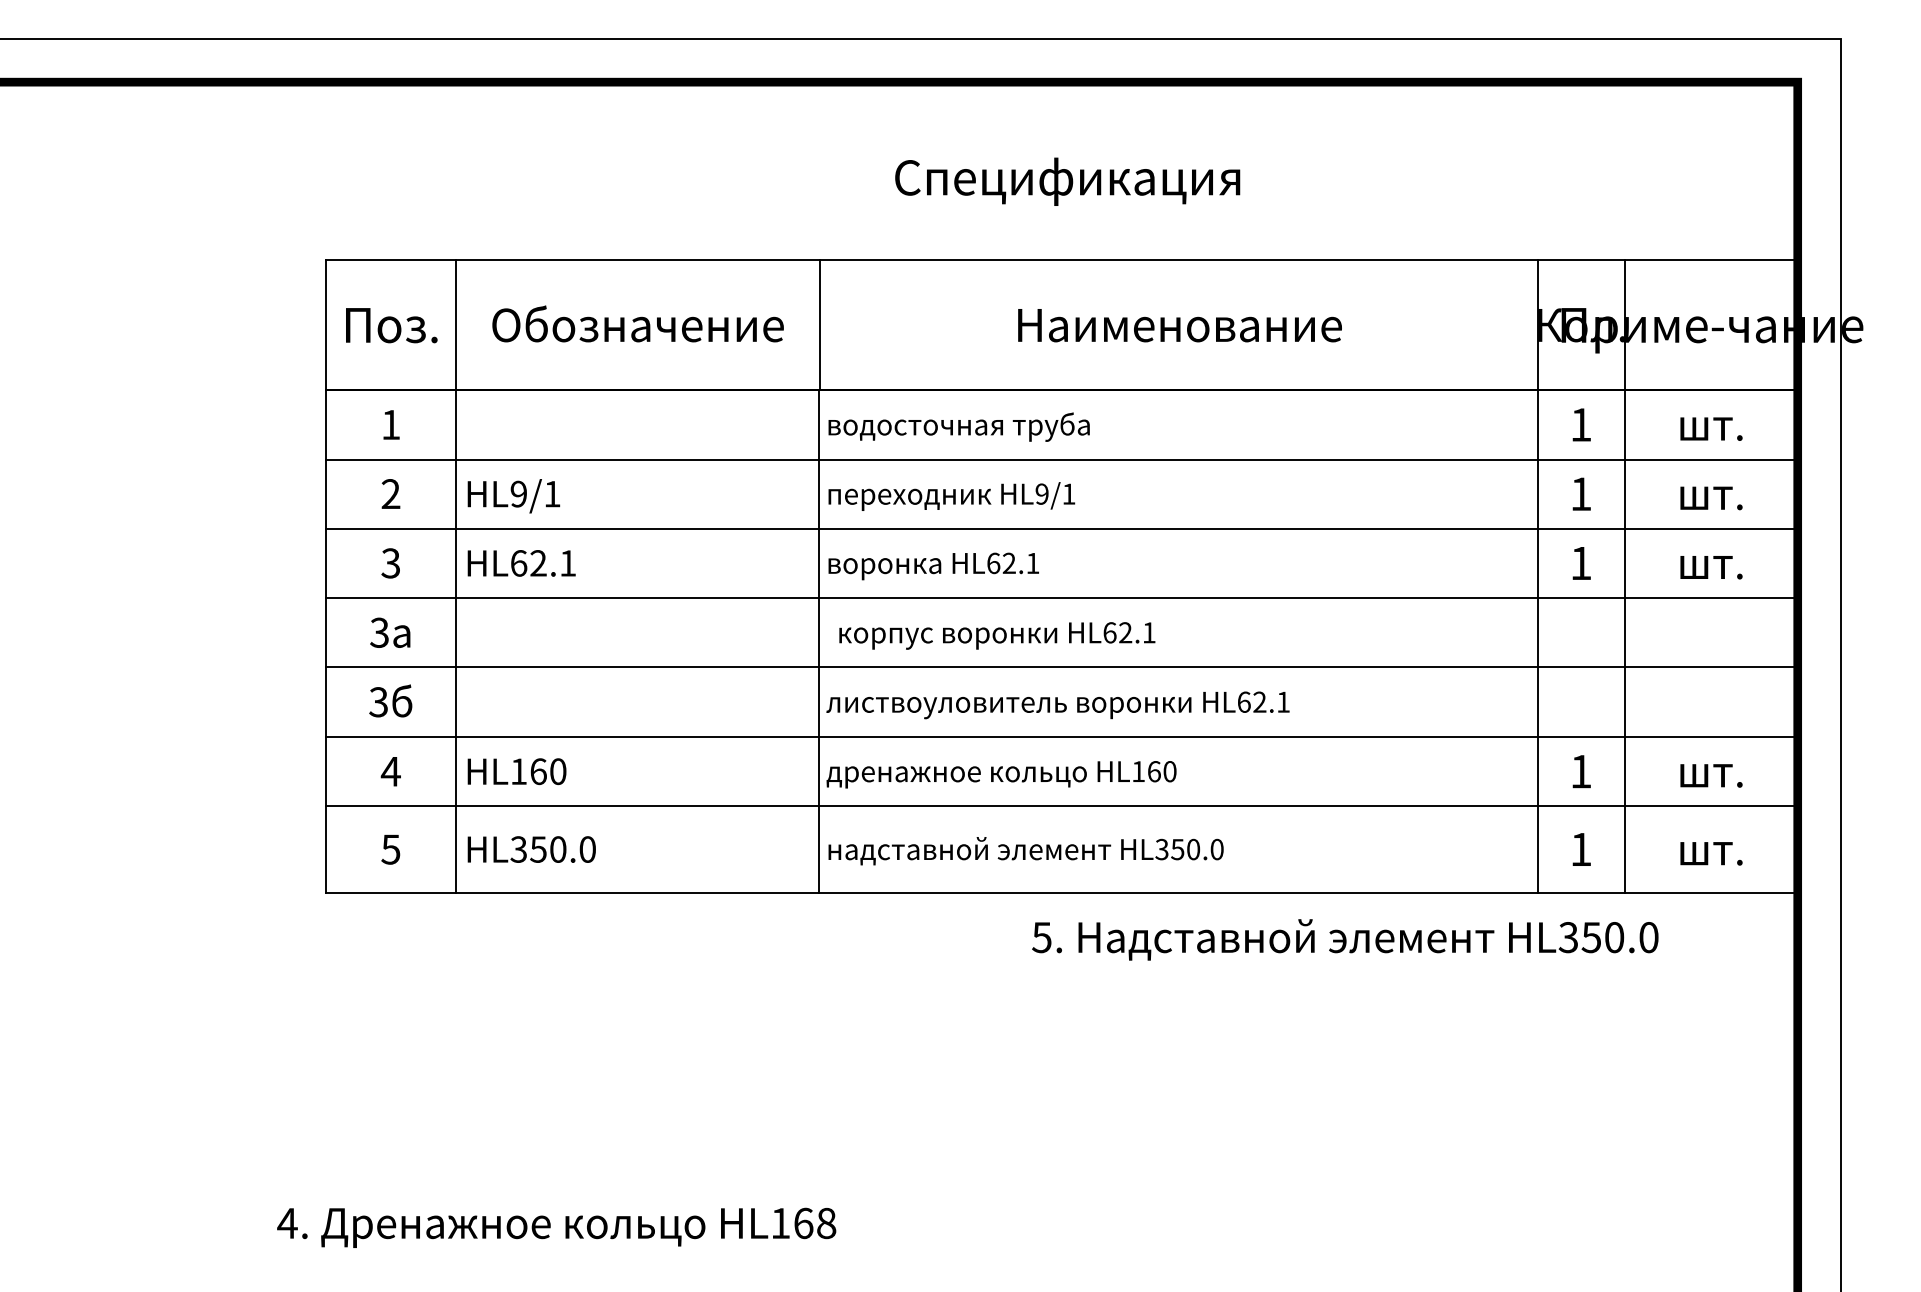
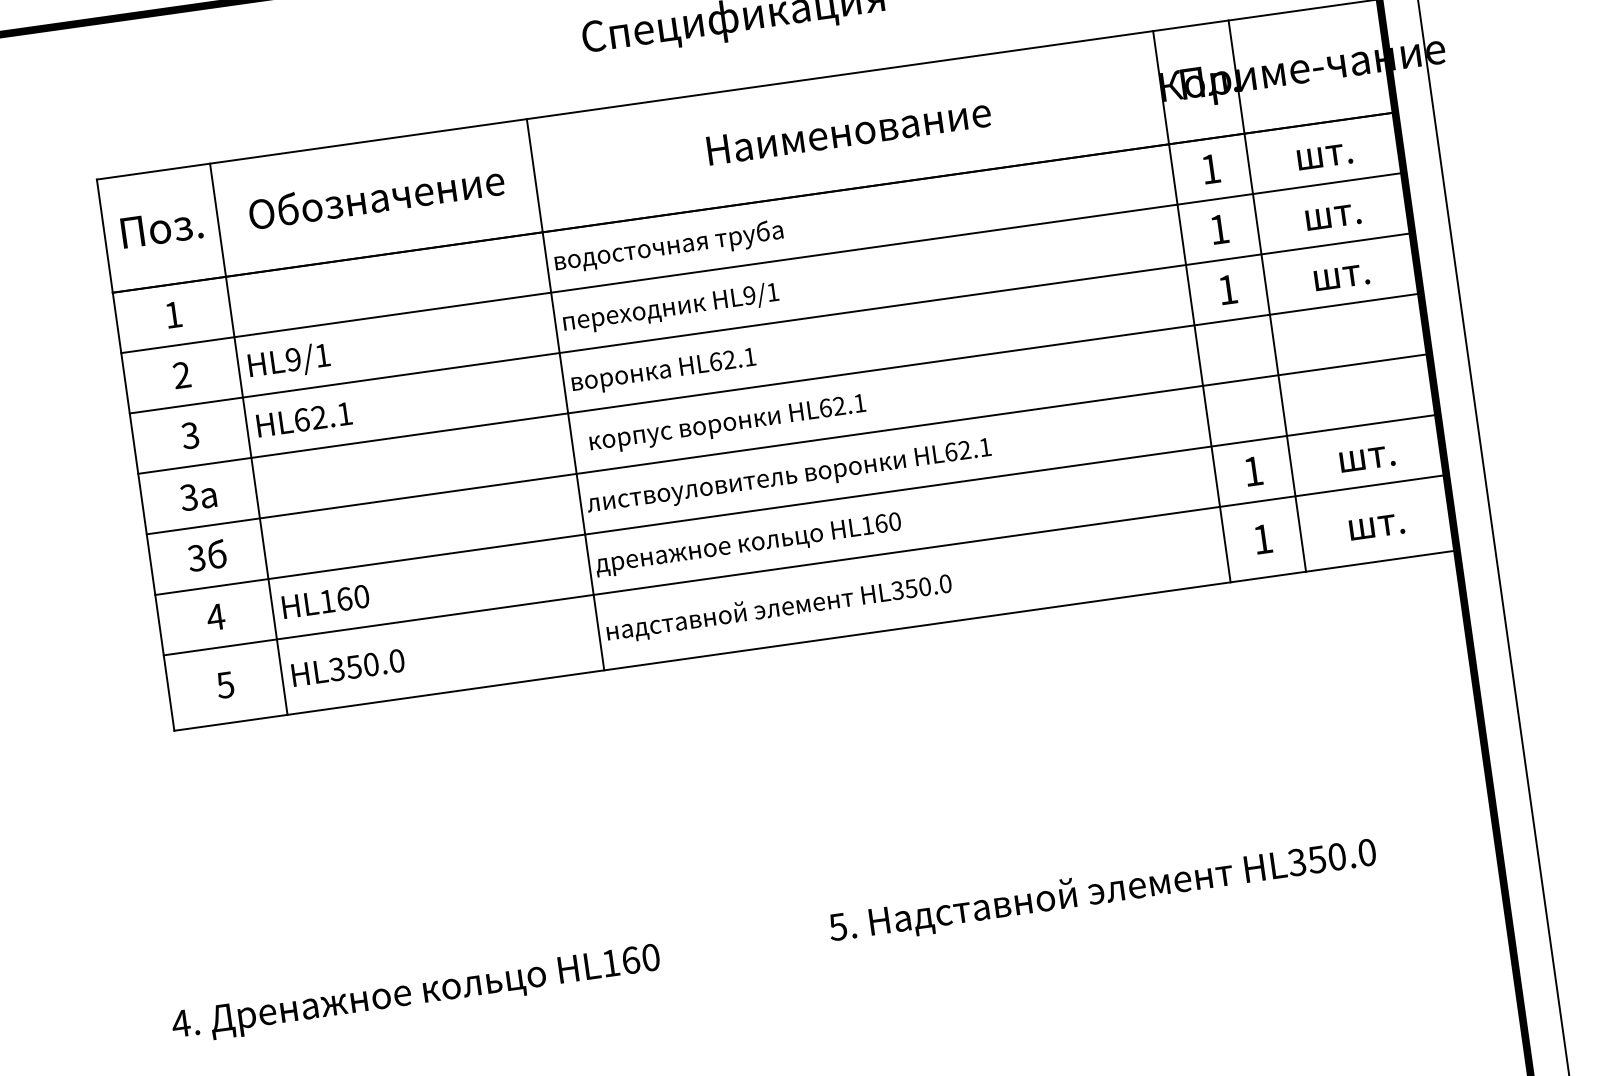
text: (1345, 939) -> (1102, 891), moved
text: (826, 1222) -> (650, 956), HL168 -> HL160

